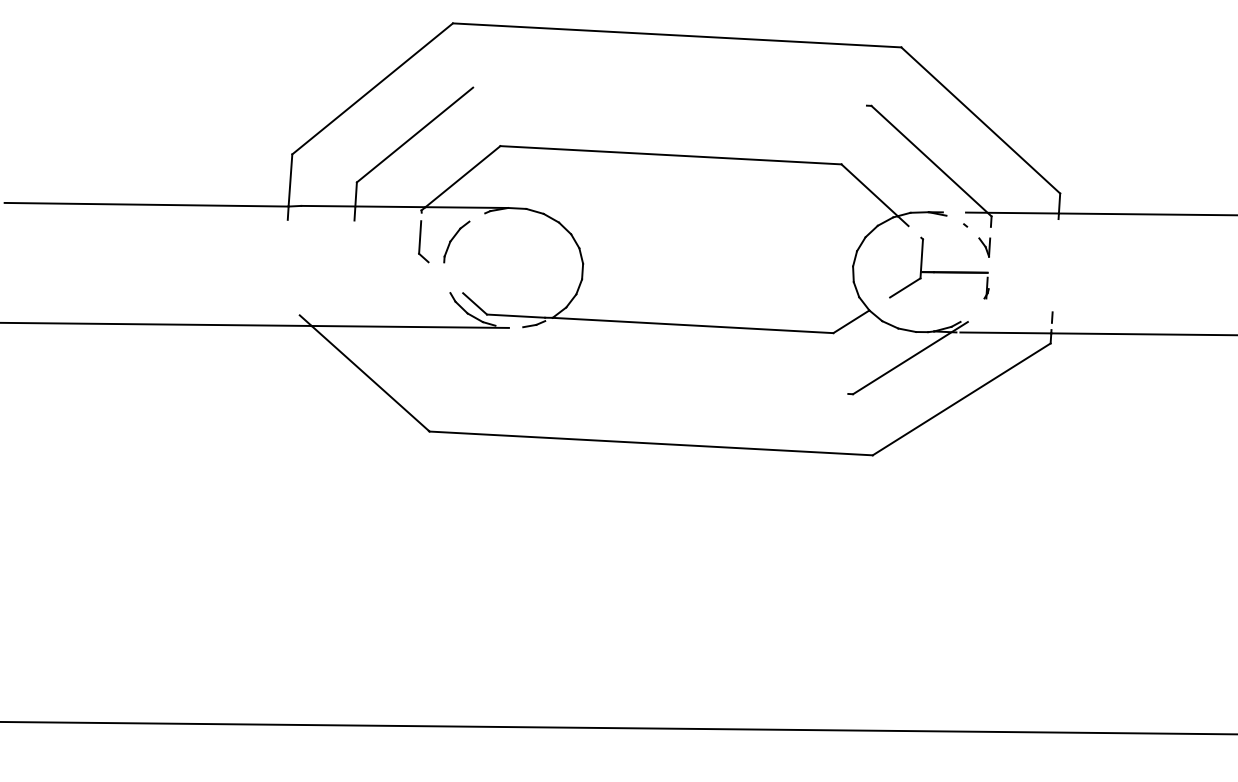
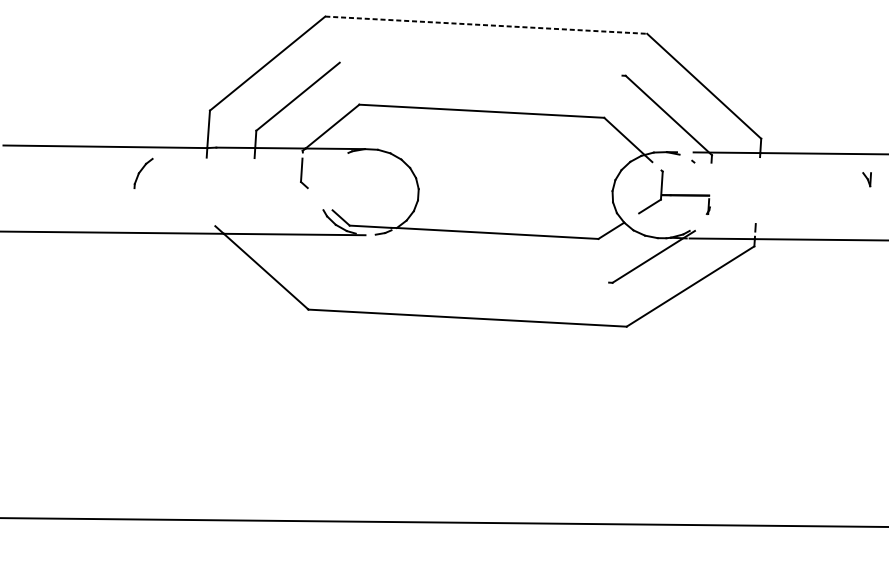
line: (677, 35) -> (486, 25), solid -> dashed
part: (456, 241) -> (143, 173), moved
part: (984, 247) -> (866, 179), moved

